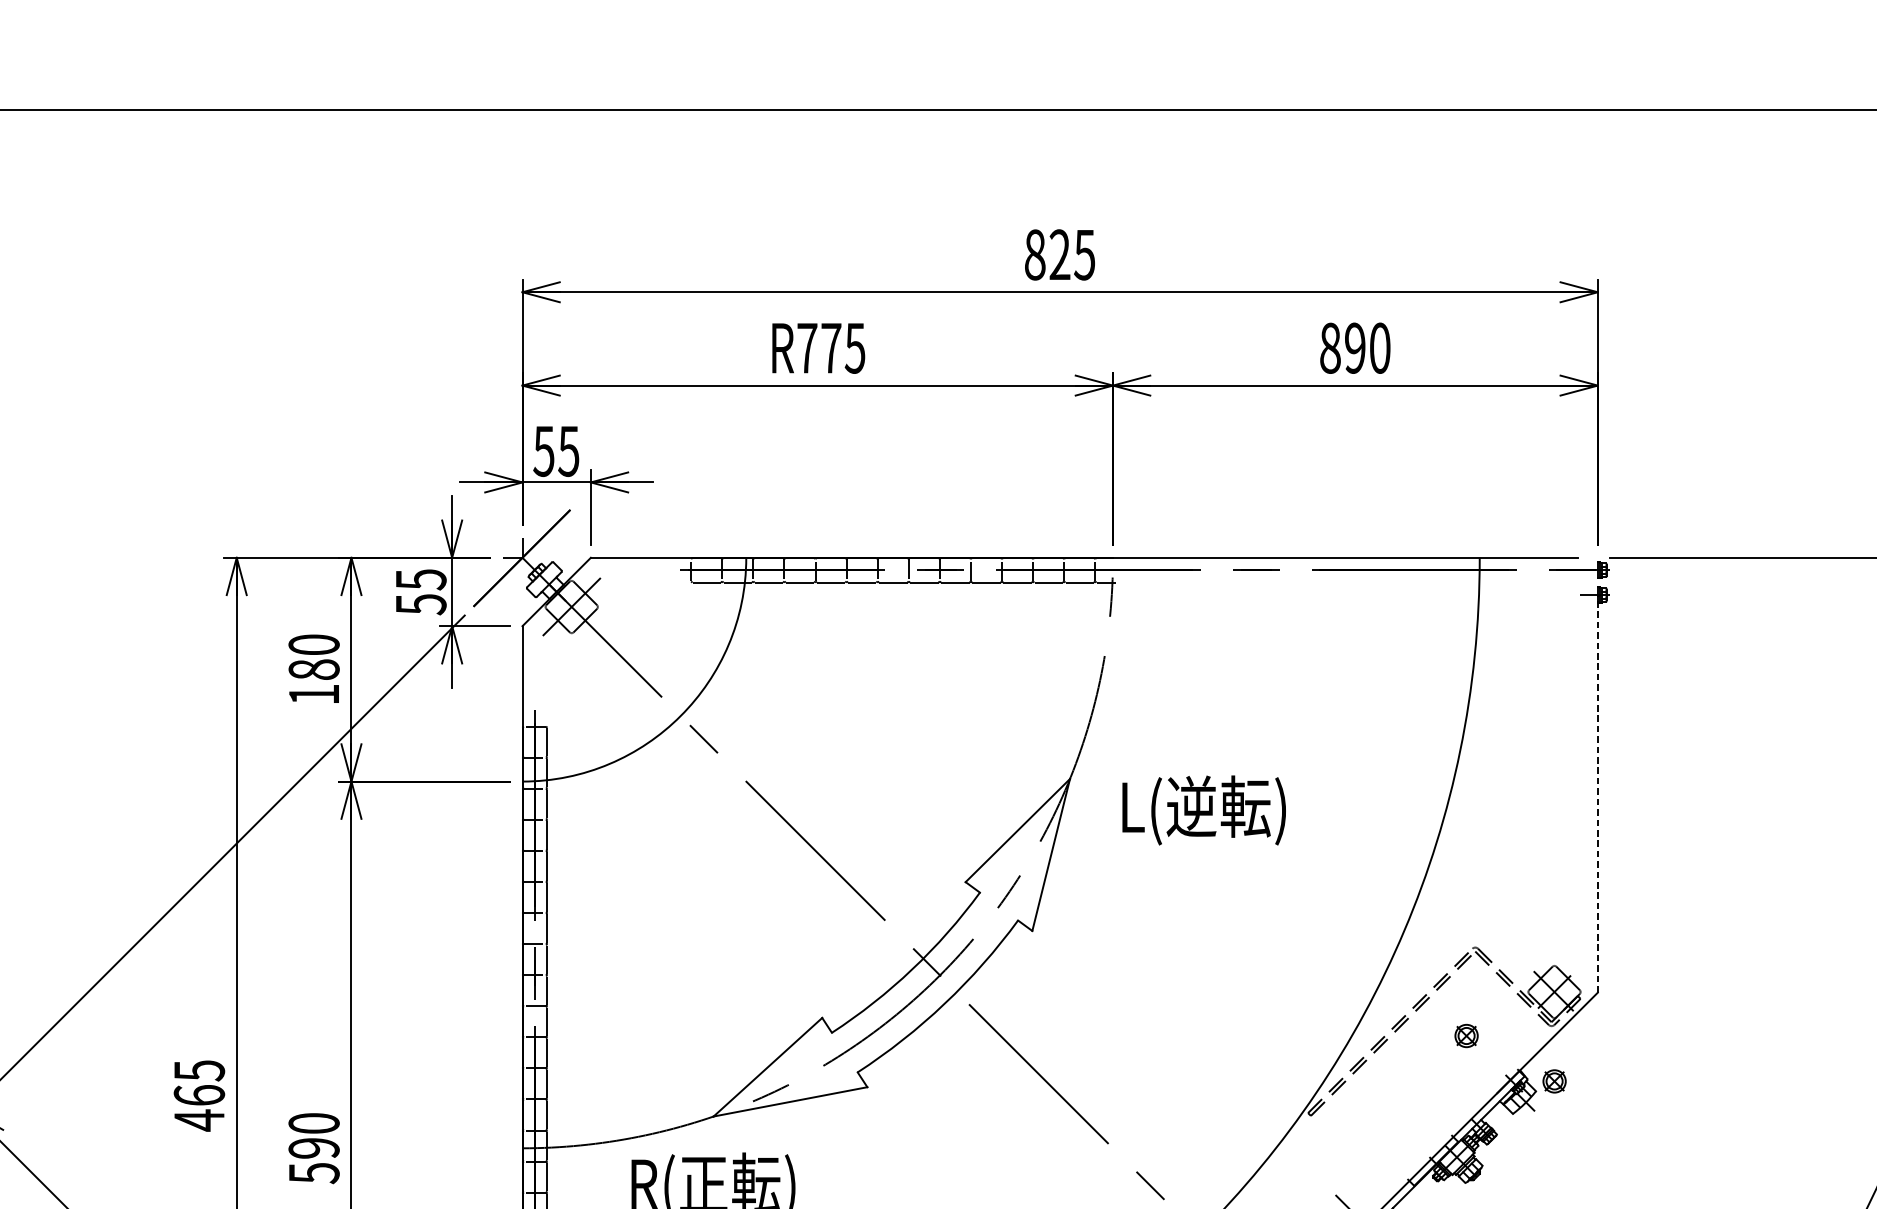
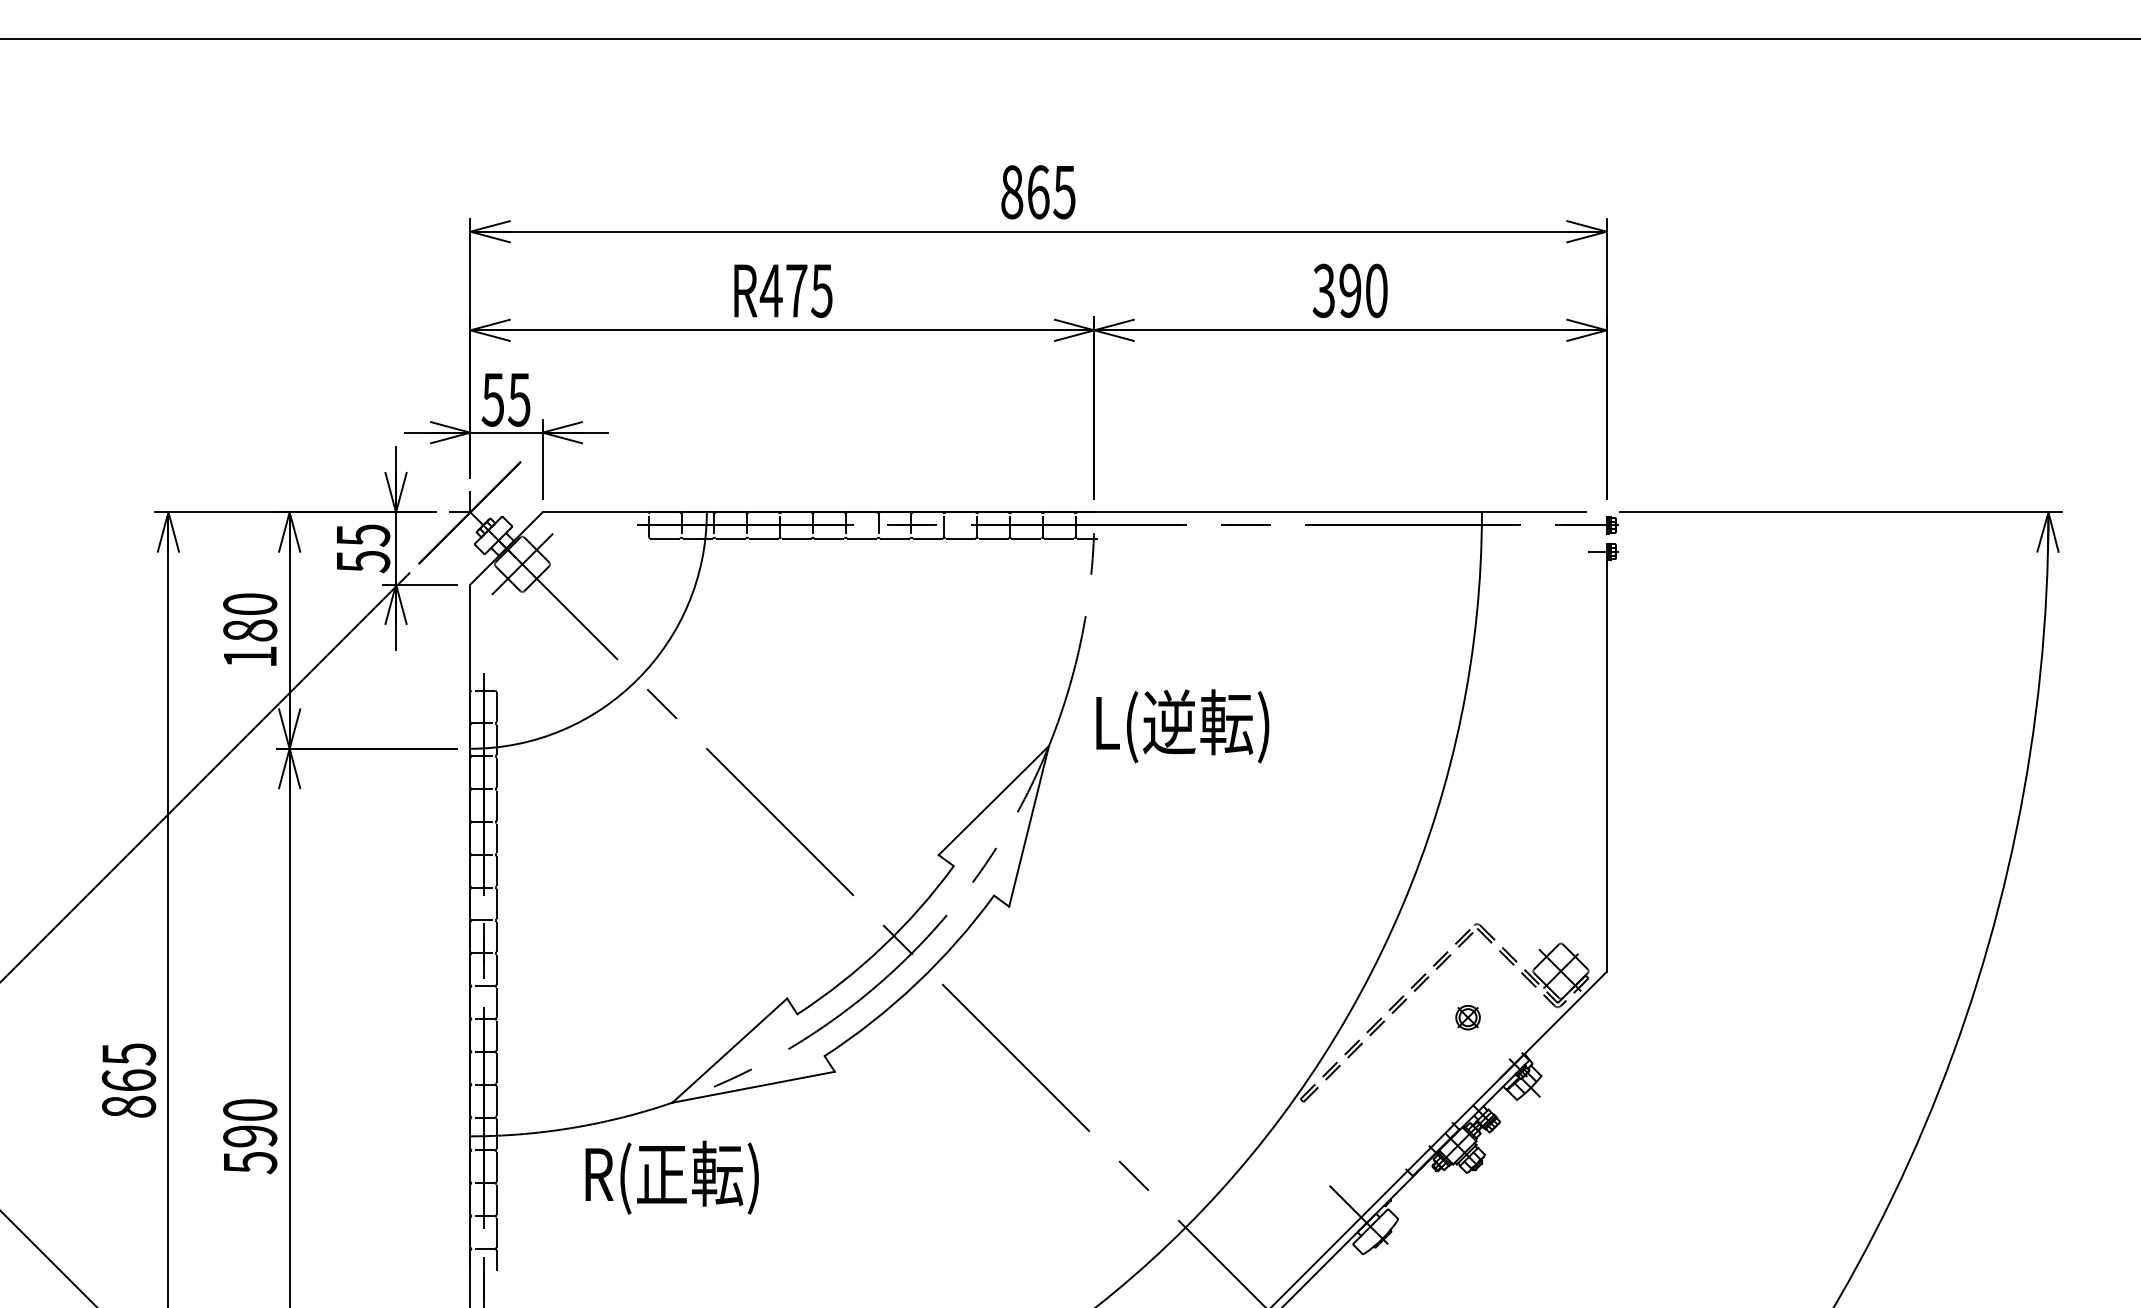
text: (1060, 255) -> (1038, 192), 825 -> 865
text: (806, 347) -> (770, 290), R775 -> R475
text: (1329, 347) -> (1323, 290), 890 -> 390
line: (1597, 793) -> (1606, 761), dashed -> solid
text: (1203, 810) -> (1182, 726), moved
part: (1554, 1081) -> (1560, 1065), removed
text: (199, 1120) -> (129, 1106), 465 -> 865

